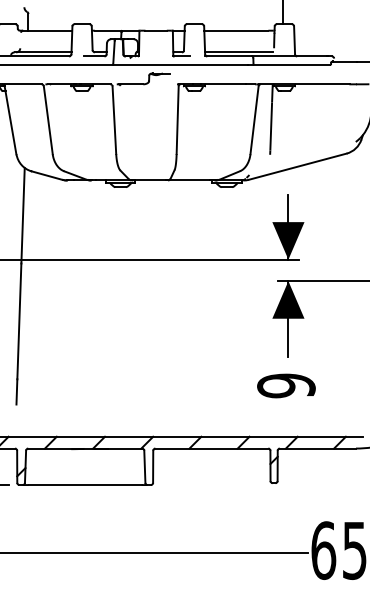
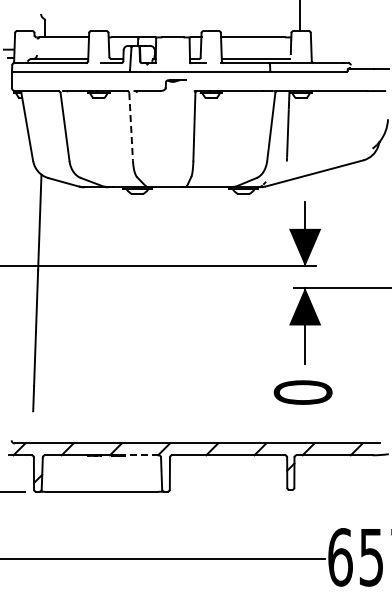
line: (114, 119) -> (131, 126), solid -> dashed
text: (285, 385) -> (302, 392), 9 -> 0
line: (124, 448) -> (141, 455), solid -> dashed

